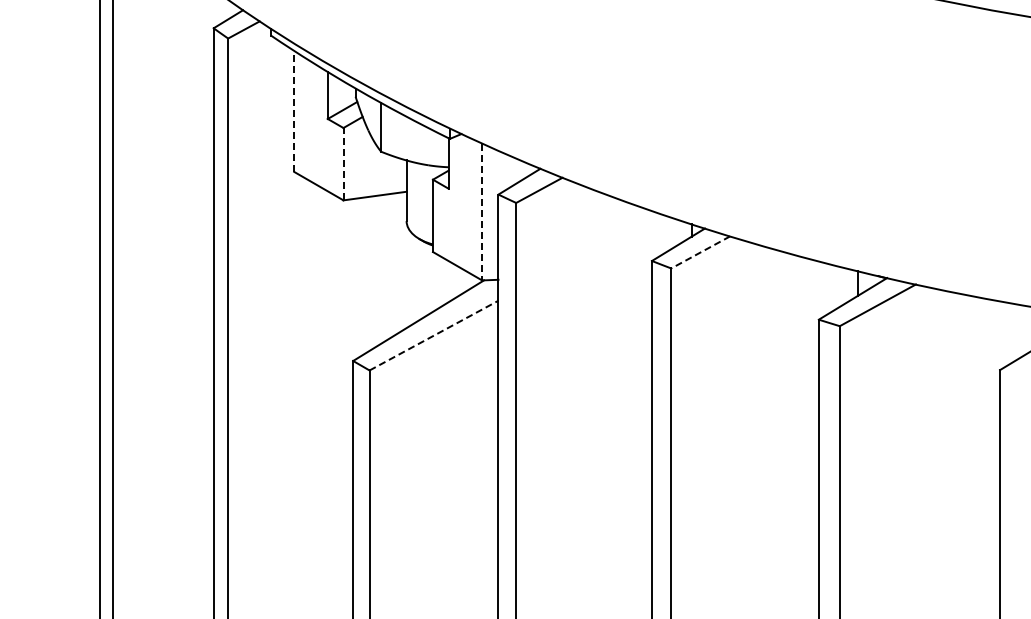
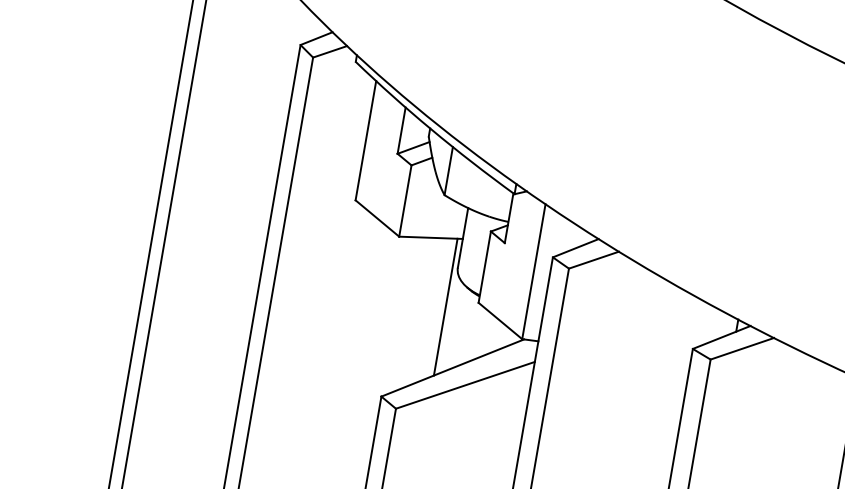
line: (294, 111) -> (366, 140), dashed -> solid
line: (343, 163) -> (405, 200), dashed -> solid
line: (482, 212) -> (534, 272), dashed -> solid
line: (700, 252) -> (742, 348), dashed -> solid
line: (401, 261) -> (445, 306), added
line: (434, 335) -> (465, 385), dashed -> solid

